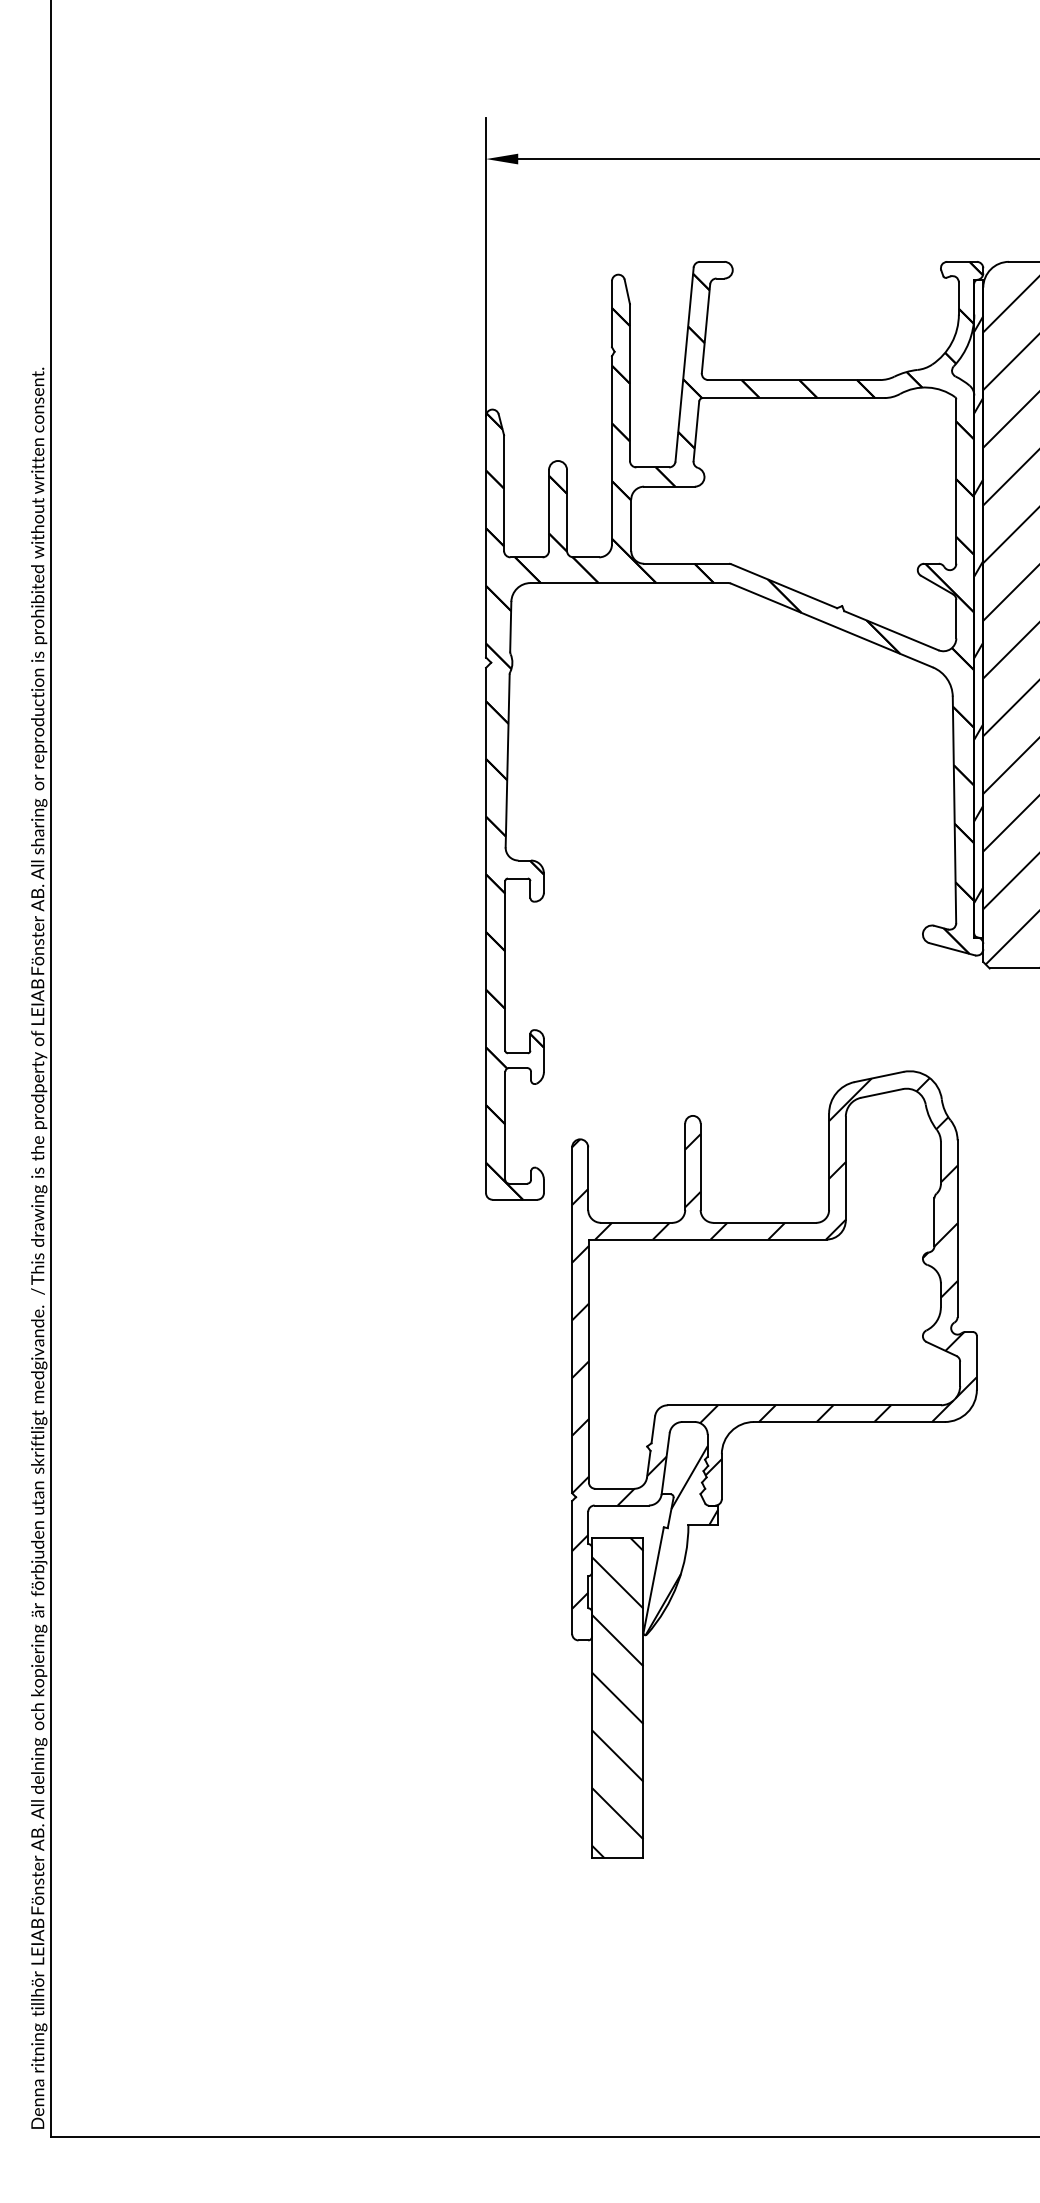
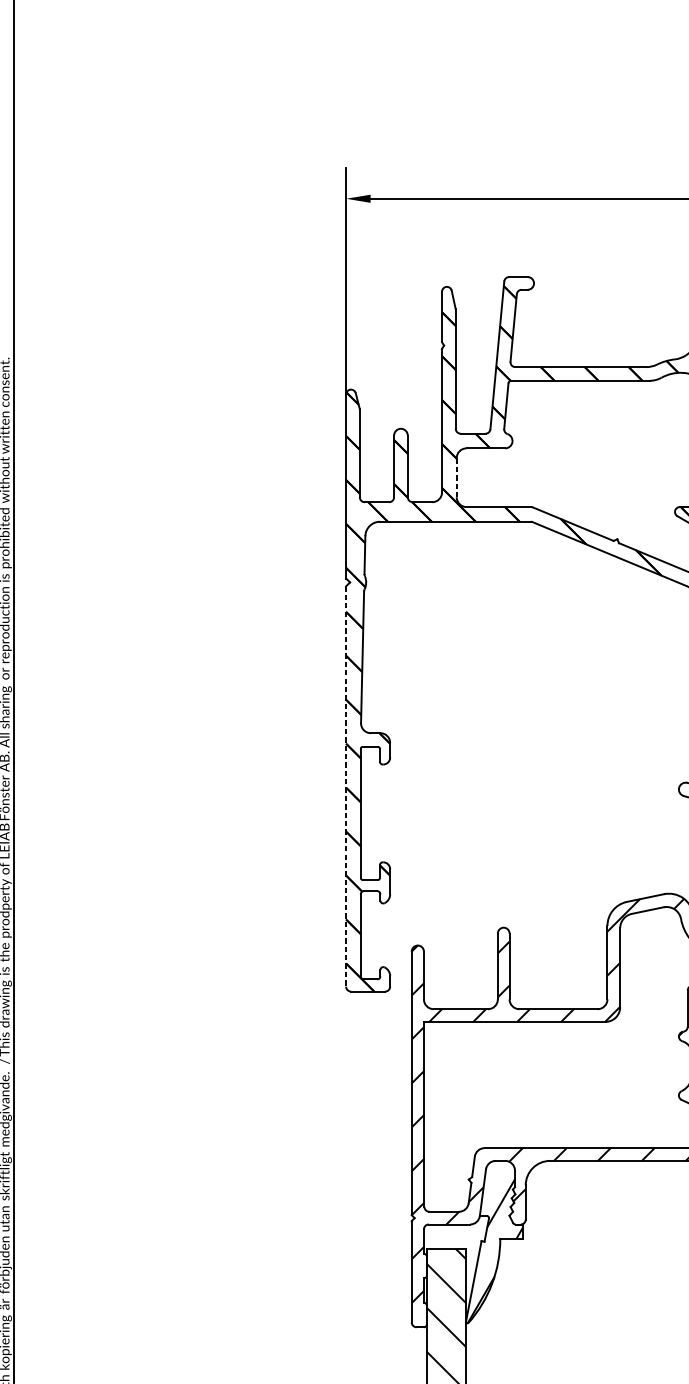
line: (631, 525) -> (456, 477), solid -> dashed
line: (486, 930) -> (346, 786), solid -> dashed

